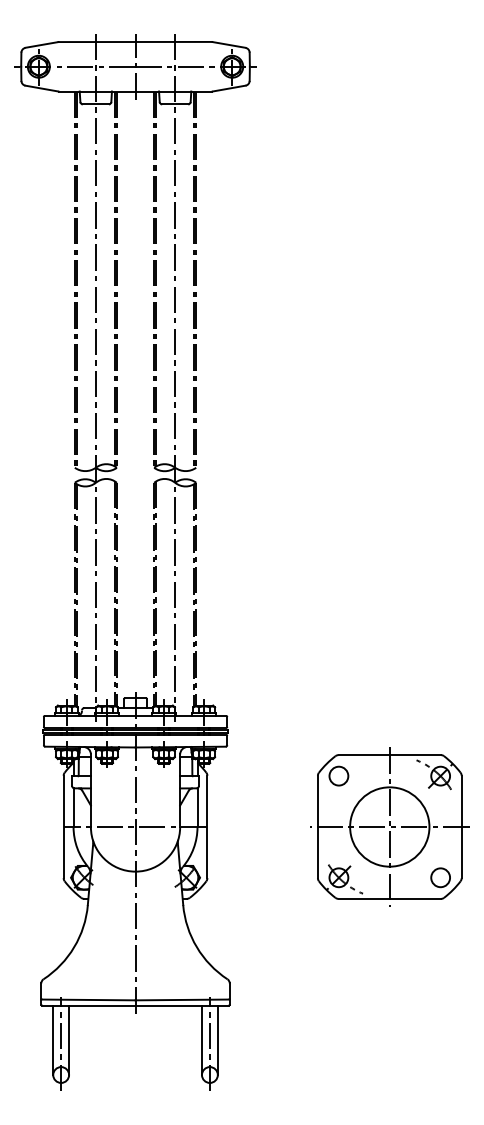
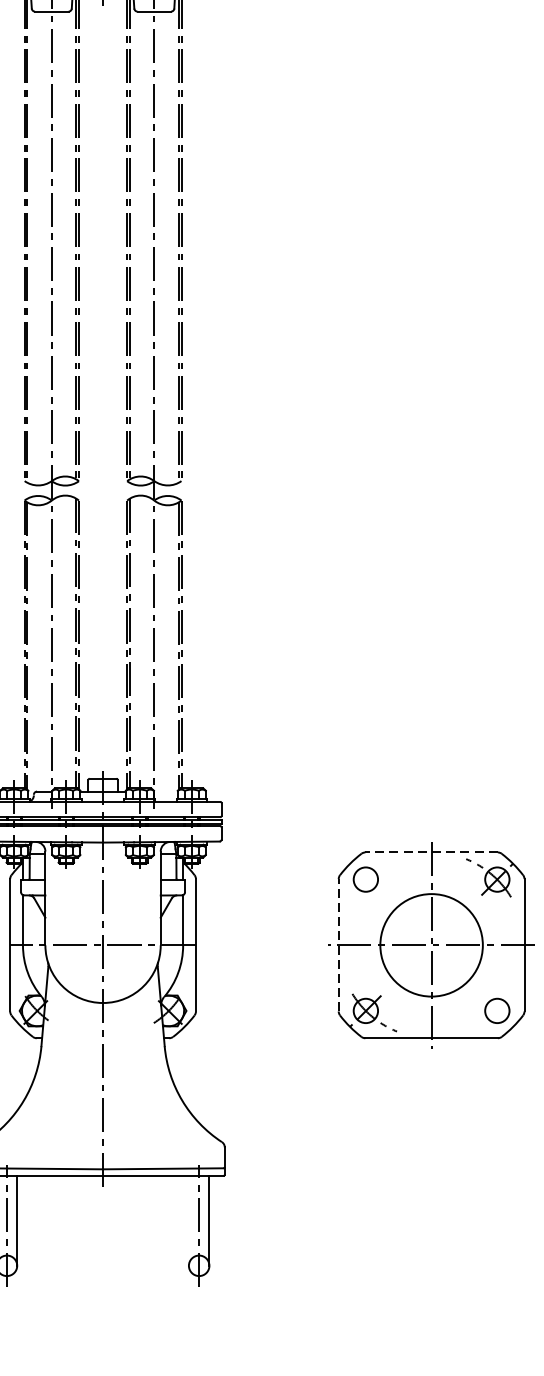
line: (389, 755) -> (431, 852), solid -> dashed
line: (317, 826) -> (338, 944), solid -> dashed
line: (201, 1040) -> (188, 1221), removed

